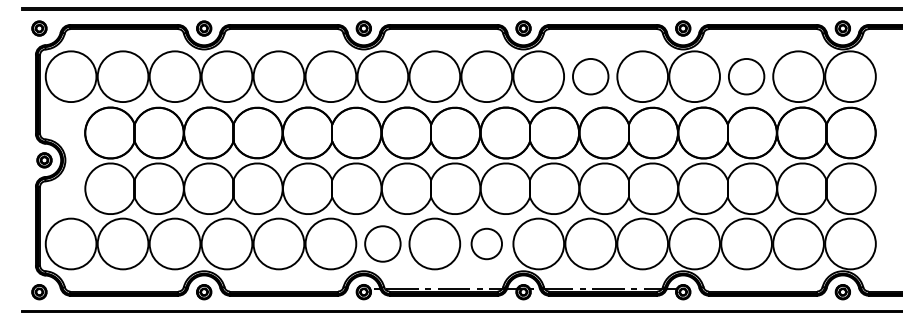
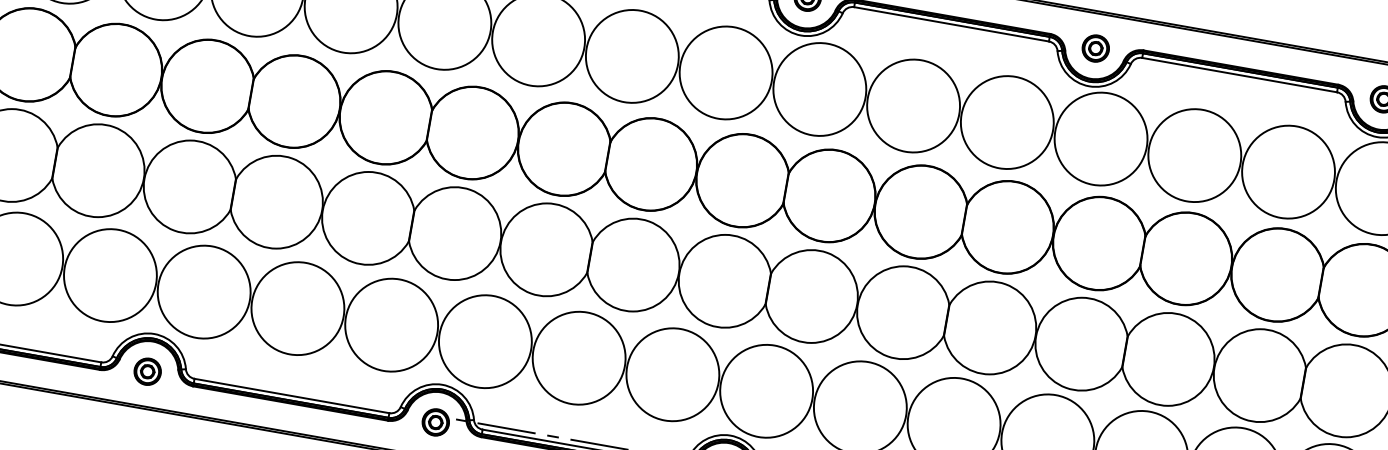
circle: (590, 76) -> (913, 105), size x1.43
circle: (746, 76) -> (1194, 155), size x1.43
circle: (382, 243) -> (484, 340), size x1.43
circle: (486, 243) -> (672, 373), size x1.67

